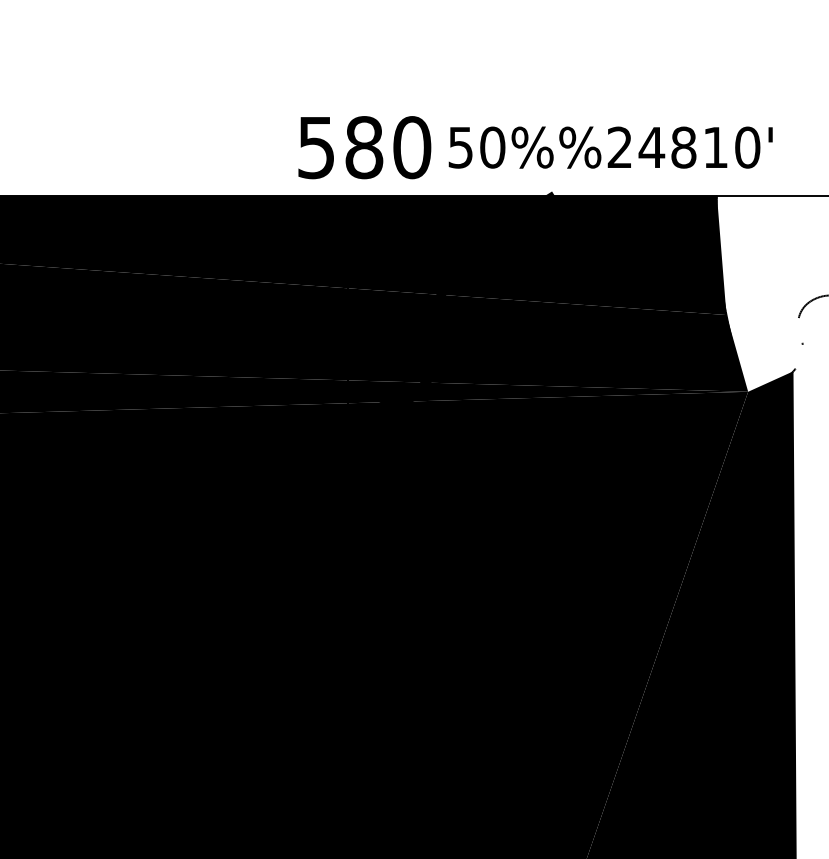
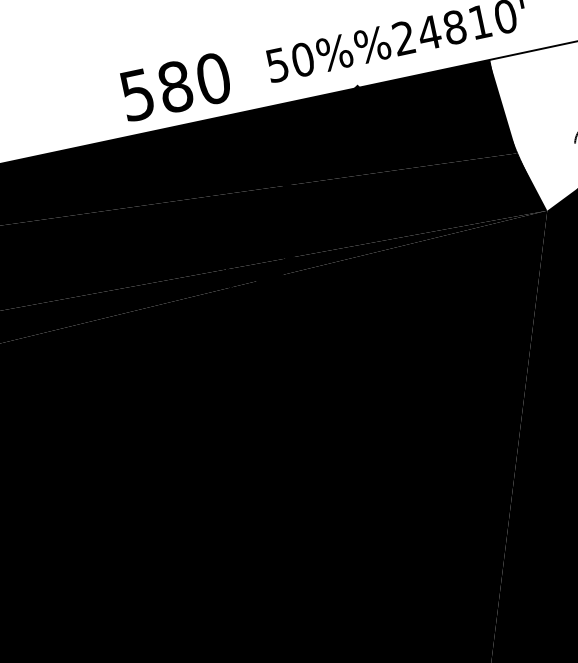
text: (364, 147) -> (175, 86), moved

